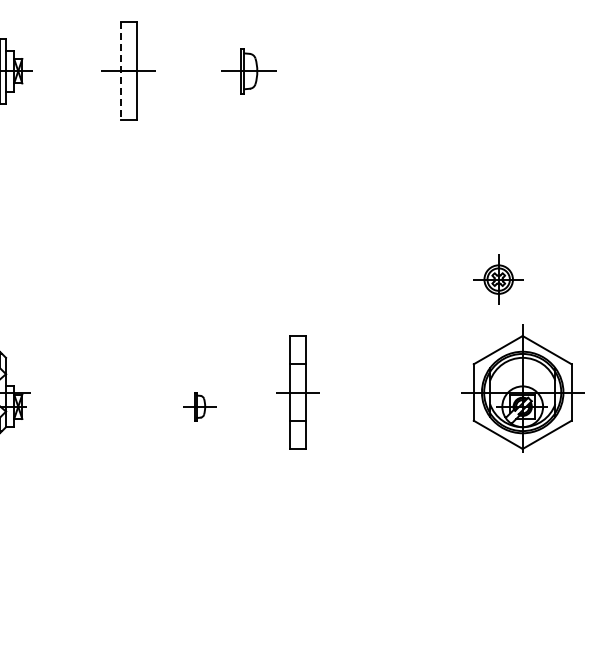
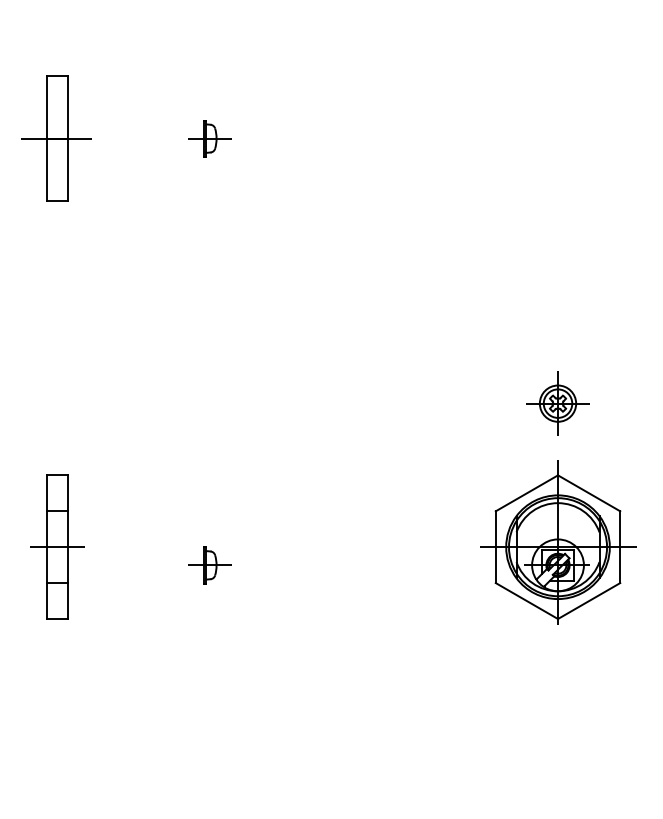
part: (248, 70) -> (209, 137), size x0.62
line: (120, 71) -> (46, 139), dashed -> solid
part: (498, 279) -> (557, 403), moved
part: (297, 392) -> (56, 547), moved
part: (199, 406) -> (209, 564), moved

